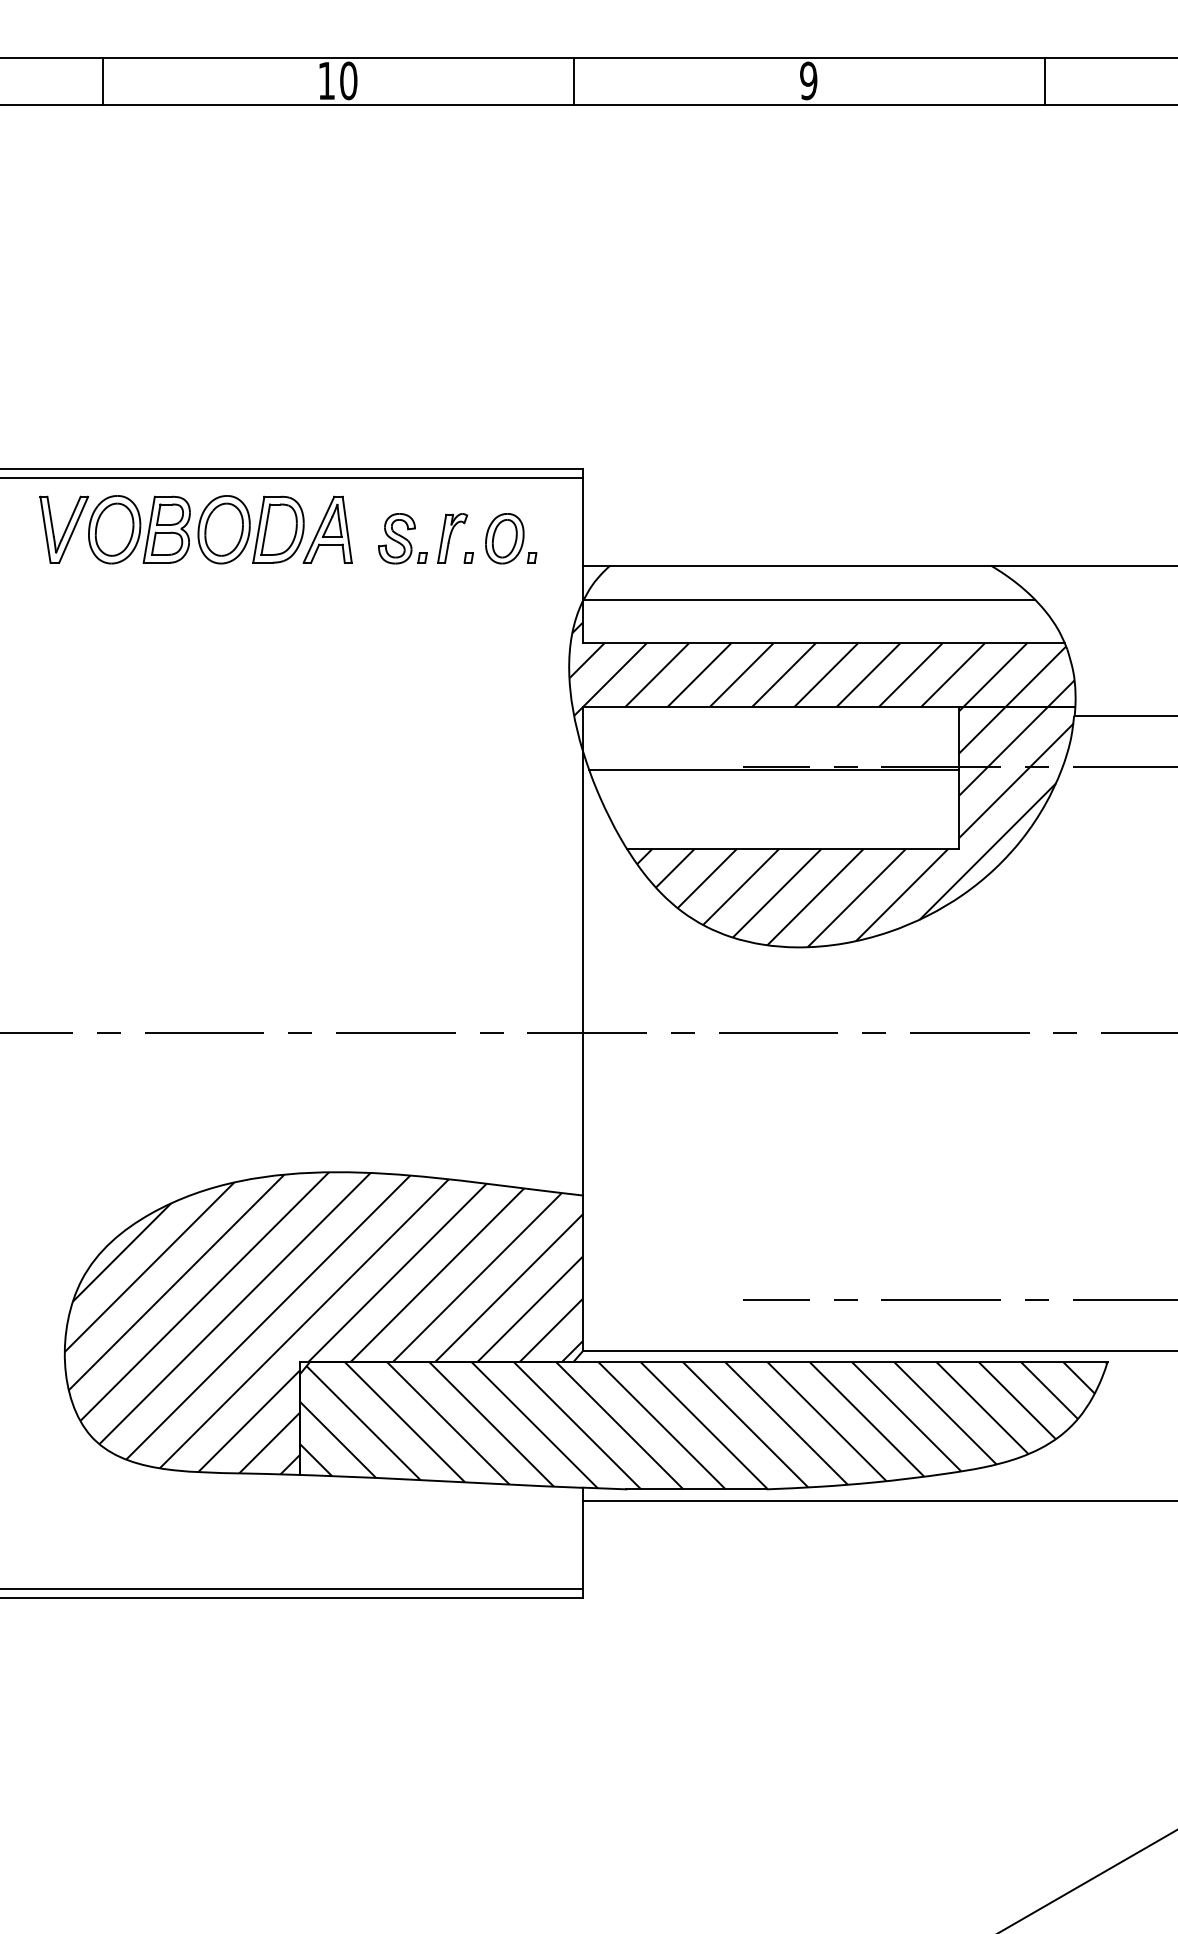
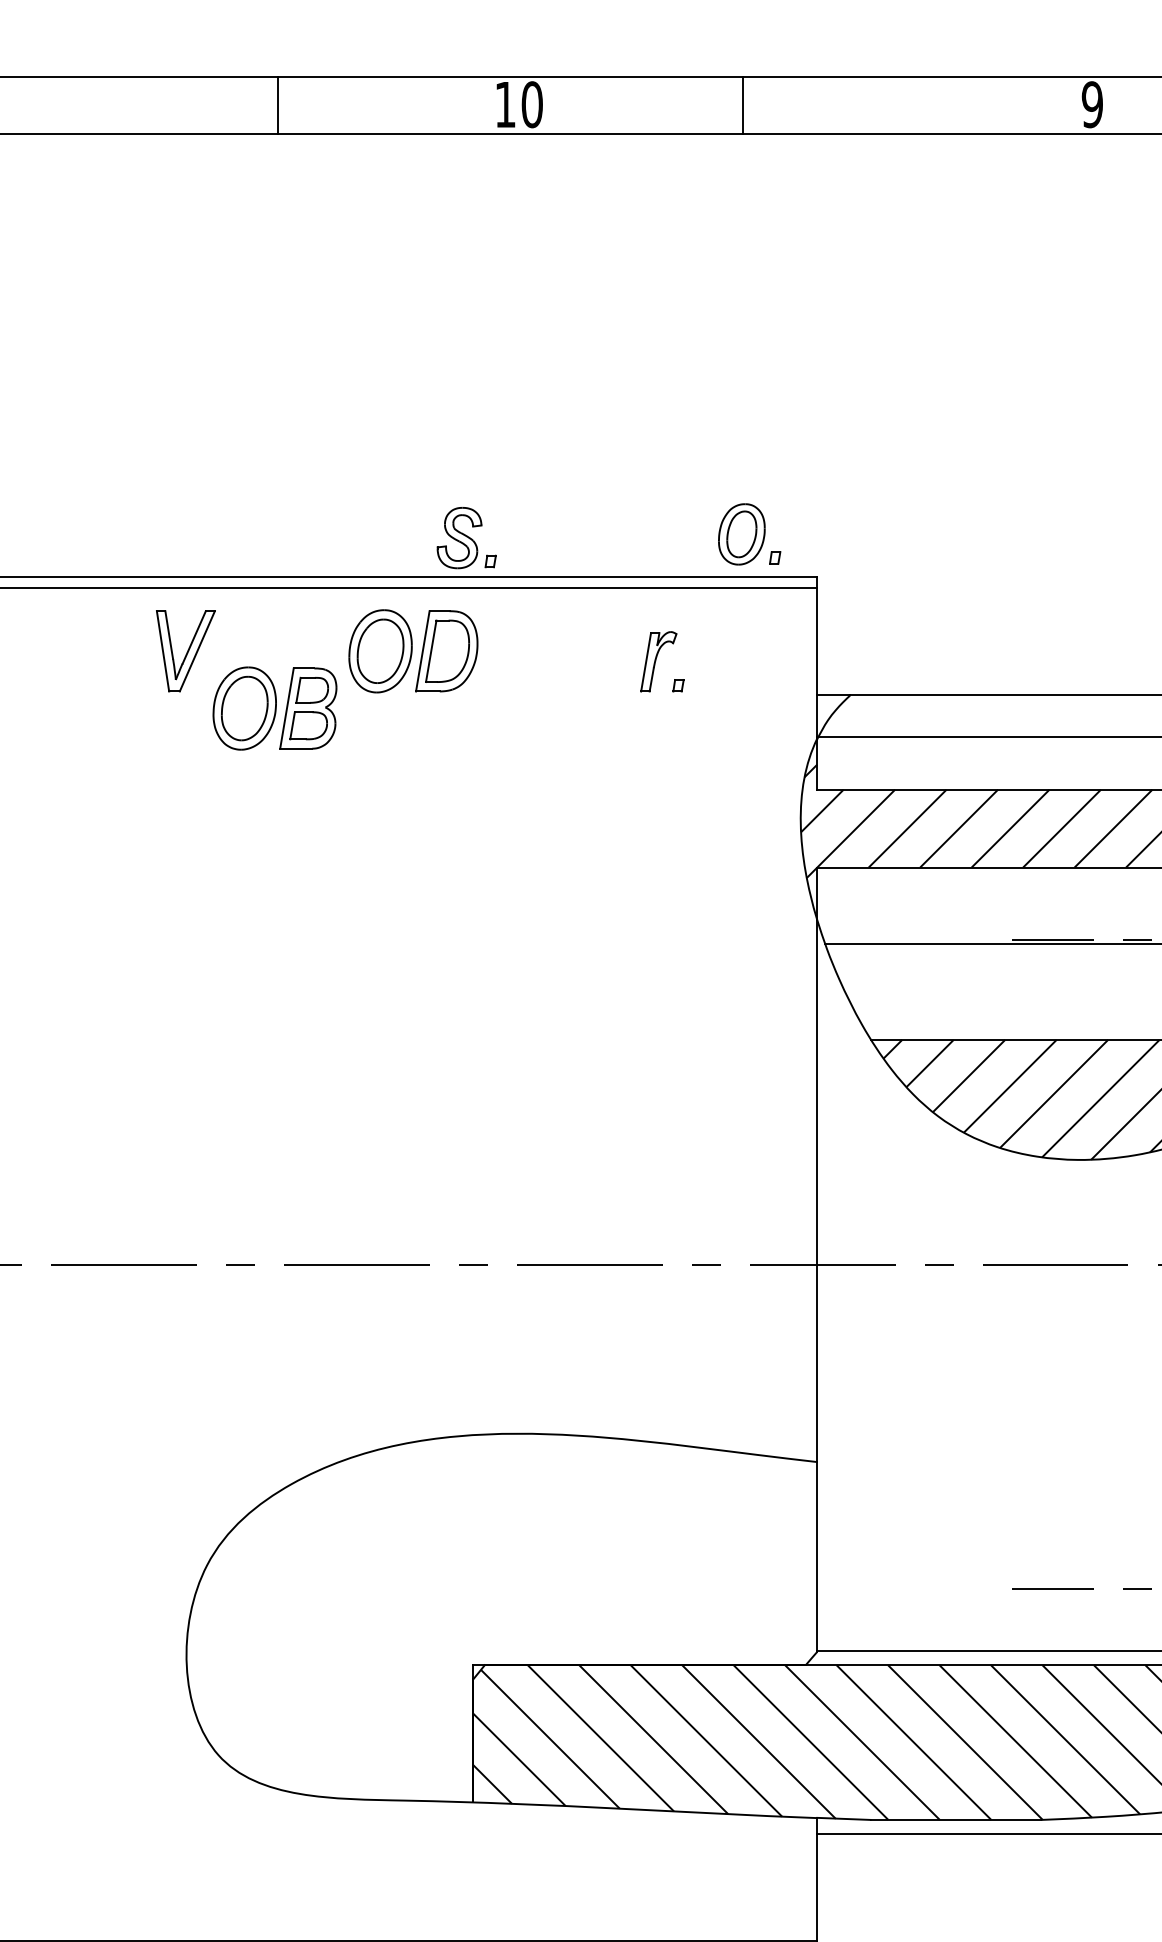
line: (103, 81) -> (278, 105), moved
line: (573, 81) -> (742, 105), moved
part: (139, 529) -> (275, 708), moved
part: (327, 529) -> (506, 651), removed
part: (402, 538) -> (466, 537), moved
part: (511, 538) -> (749, 534), moved
hatch: (323, 1323) -> (501, 1617), removed

